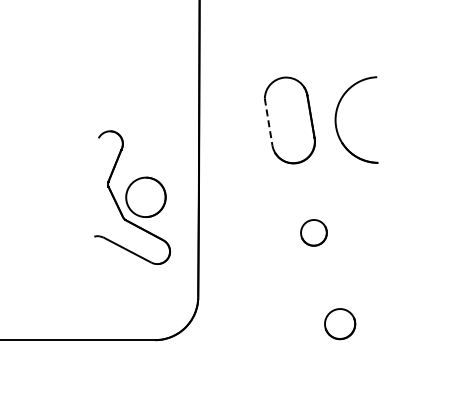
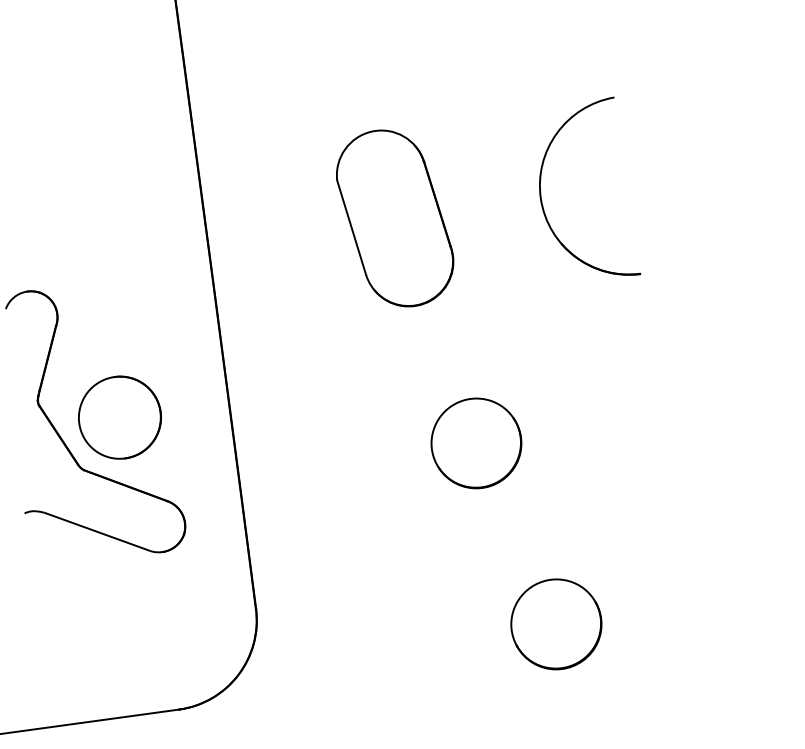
part: (336, 119) -> (542, 196), moved
line: (268, 121) -> (351, 226), dashed -> solid
part: (313, 232) -> (475, 442), size x1.67
part: (339, 323) -> (554, 623), size x1.43

